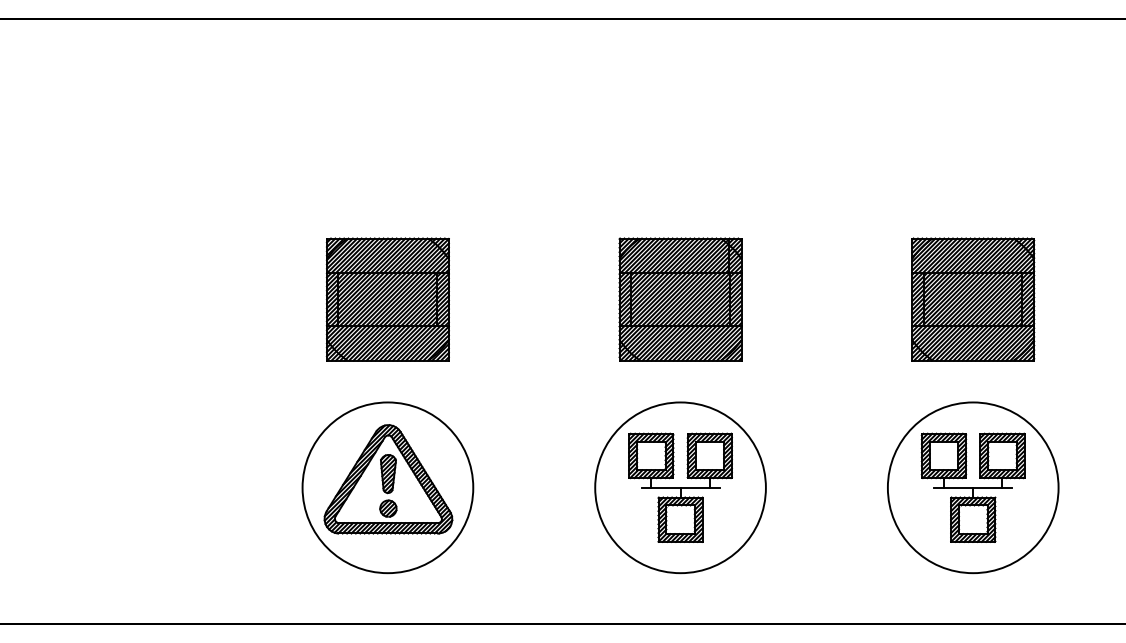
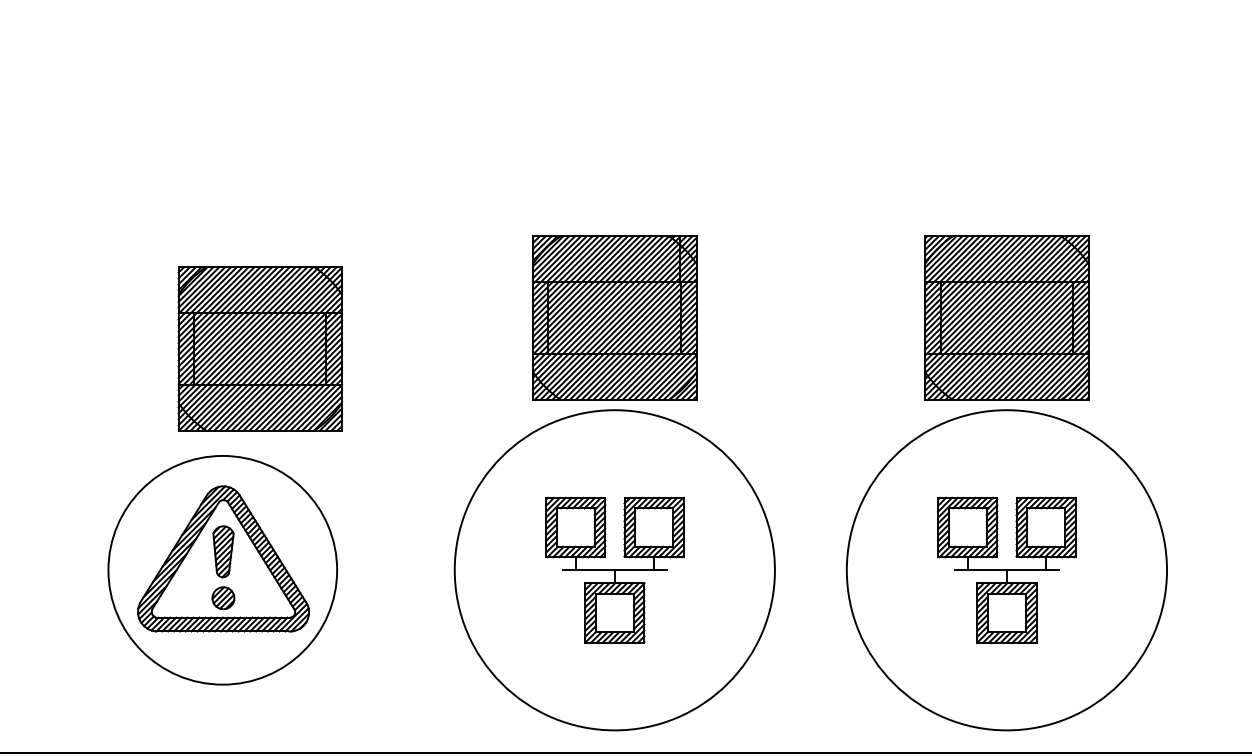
part: (387, 299) -> (259, 348), moved
circle: (680, 487) -> (614, 569), size x1.4
circle: (972, 487) -> (1005, 569), size x1.4

